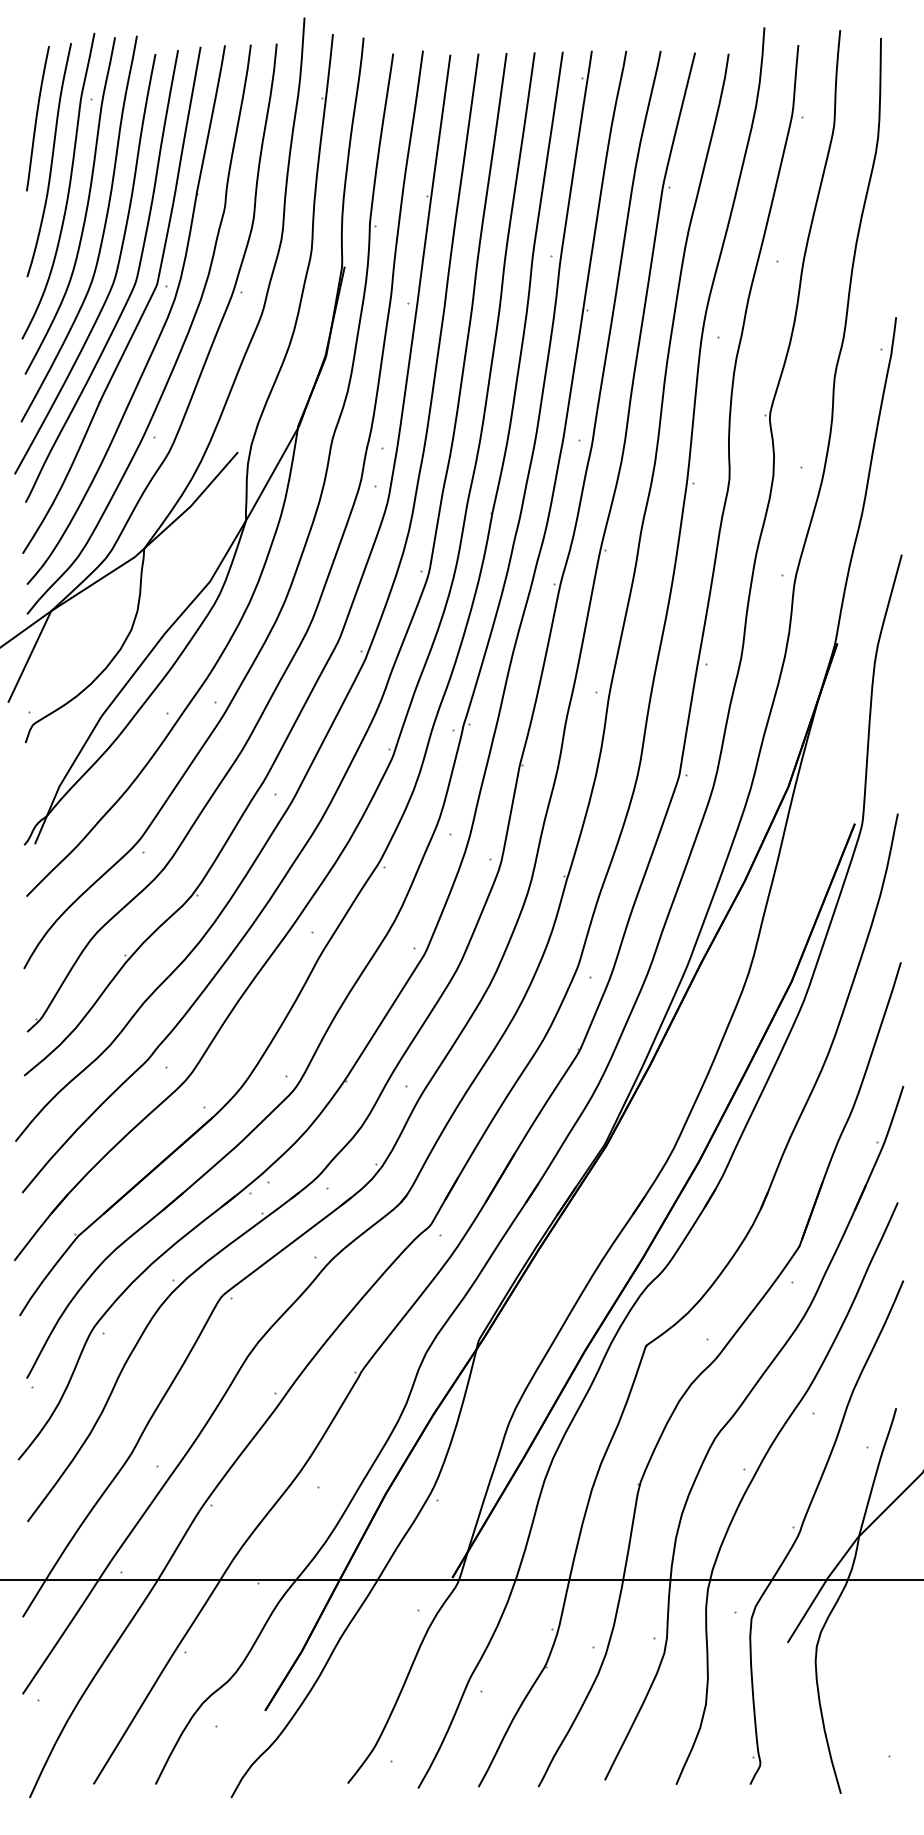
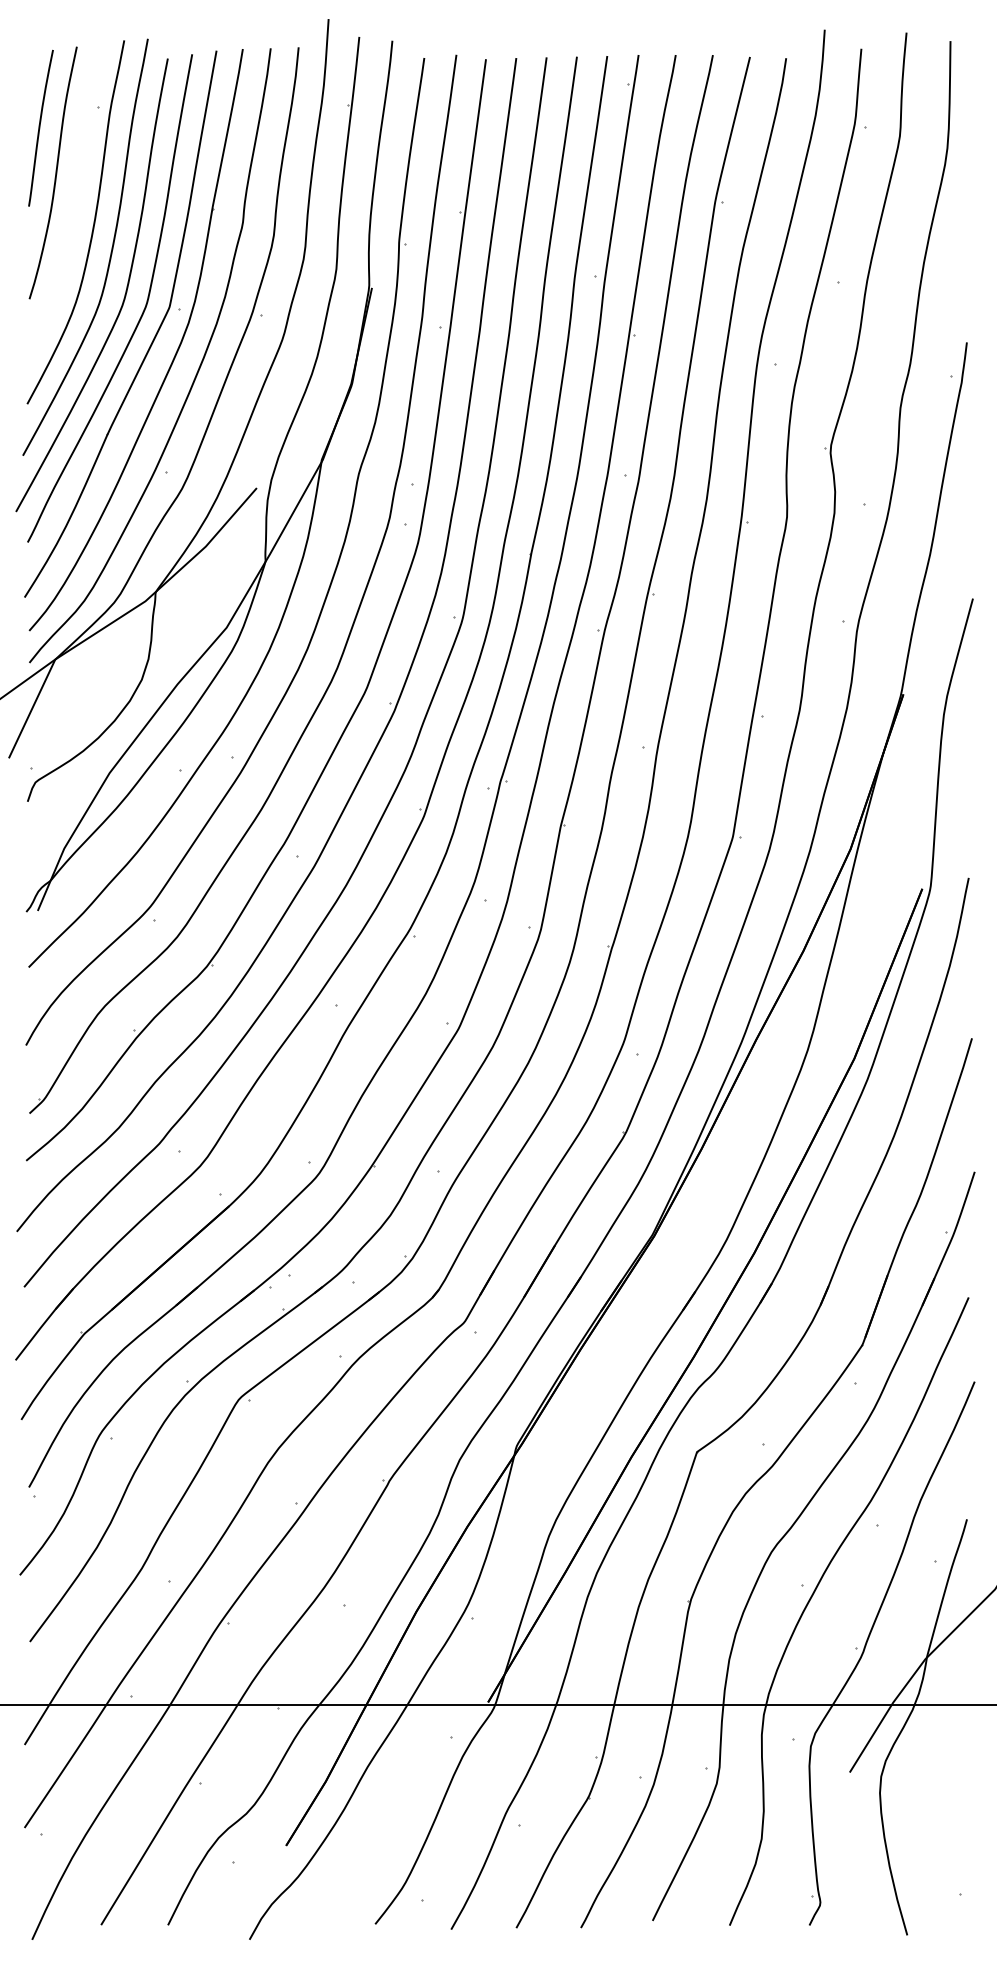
curve: (68, 185) -> (73, 200), removed

